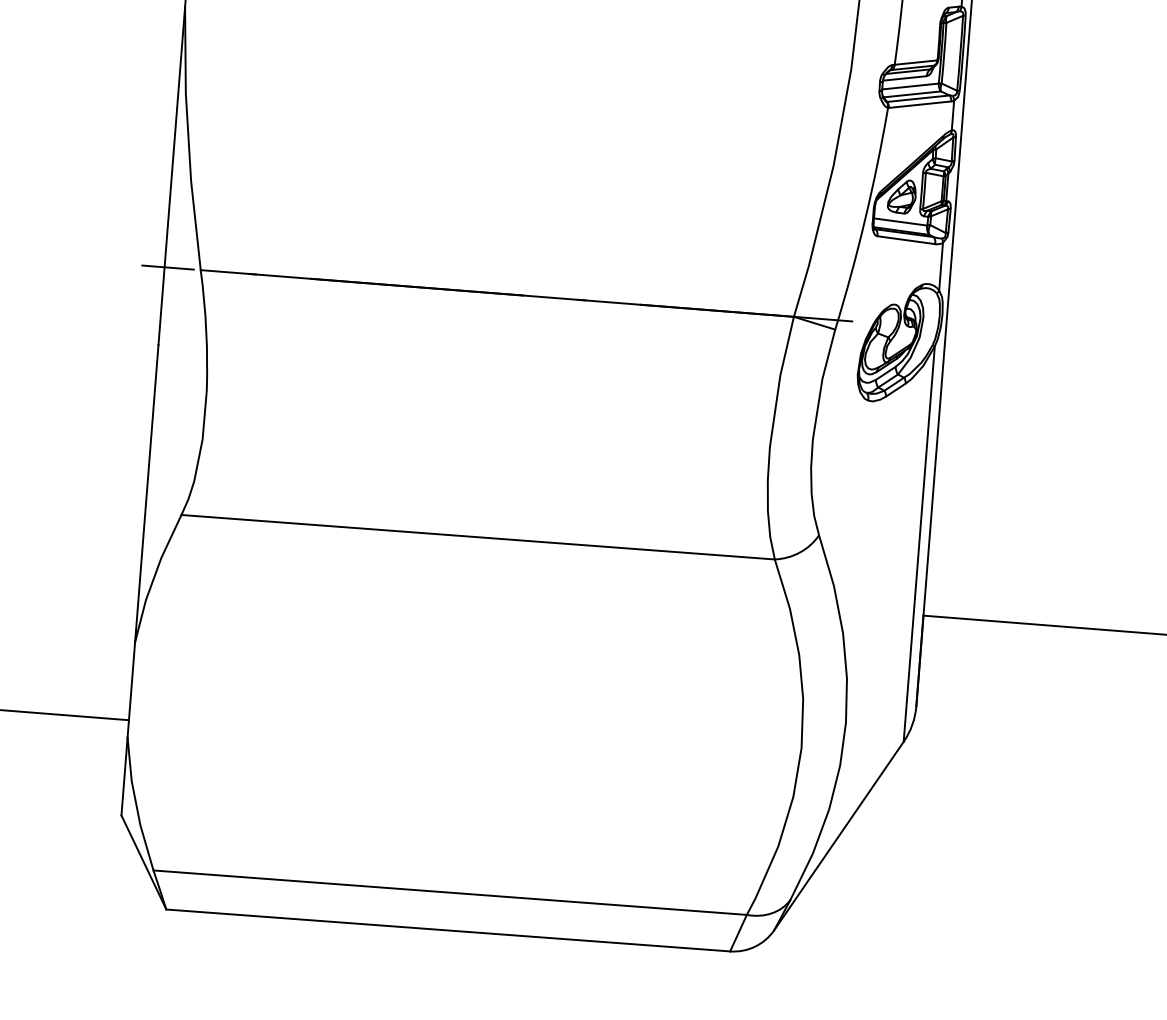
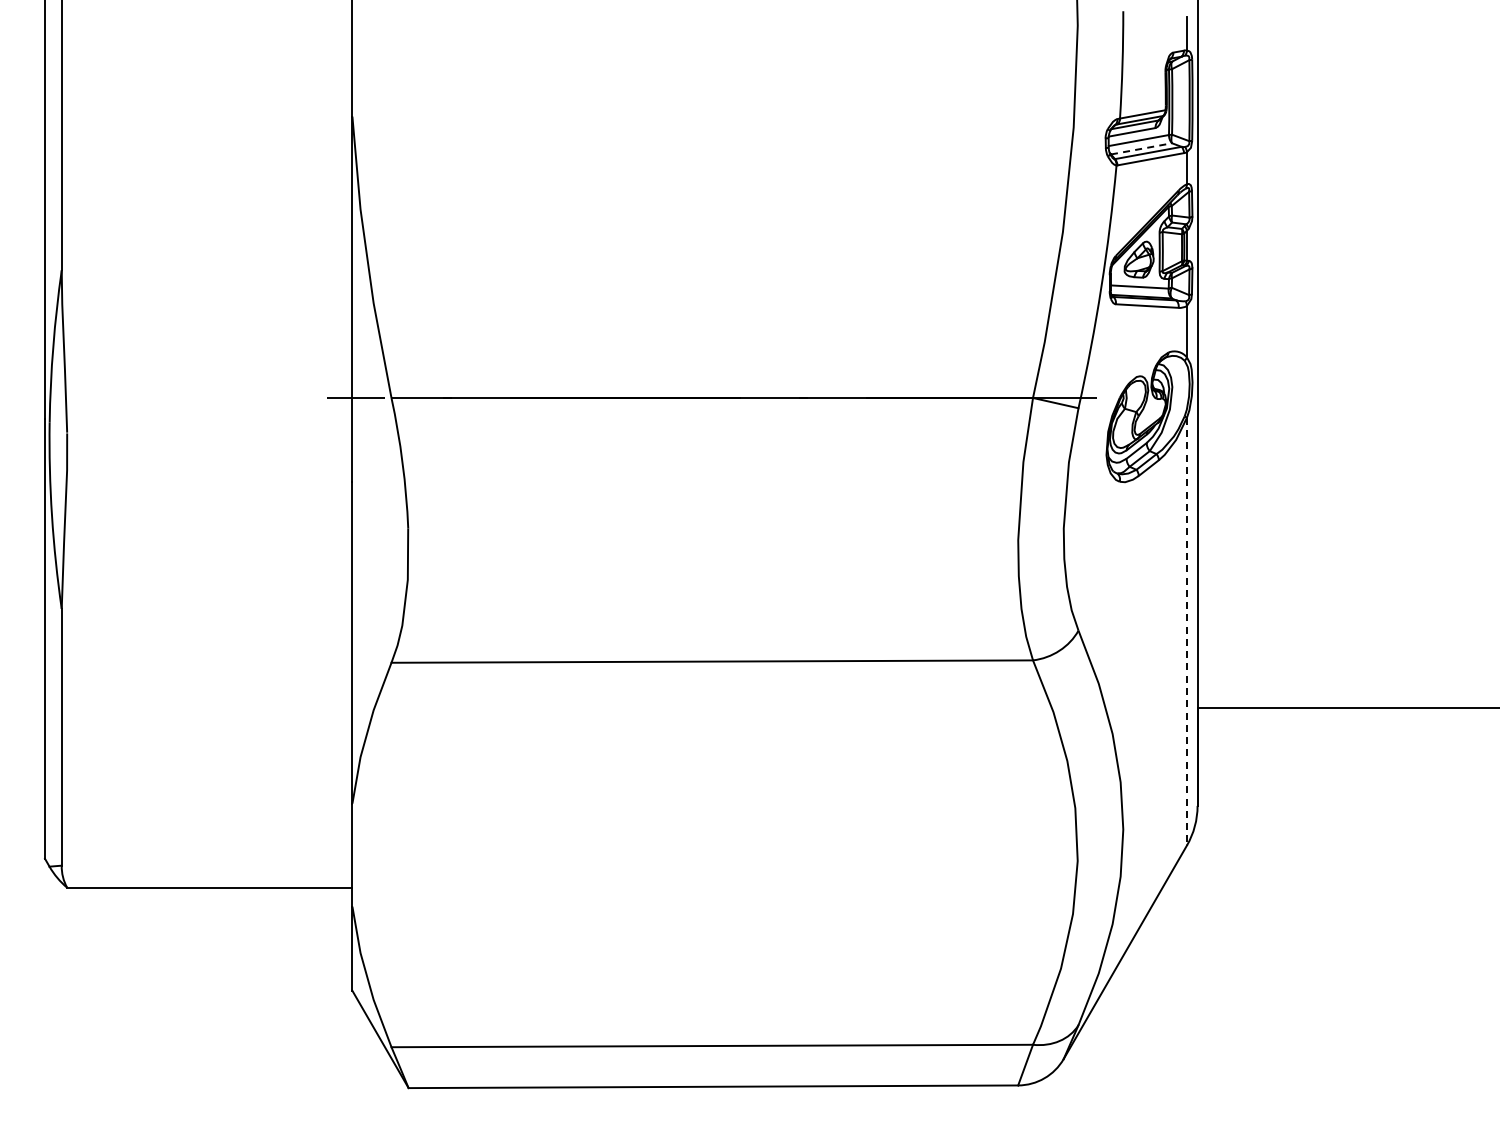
line: (913, 94) -> (1142, 148), solid -> dashed
line: (918, 543) -> (1186, 631), solid -> dashed

